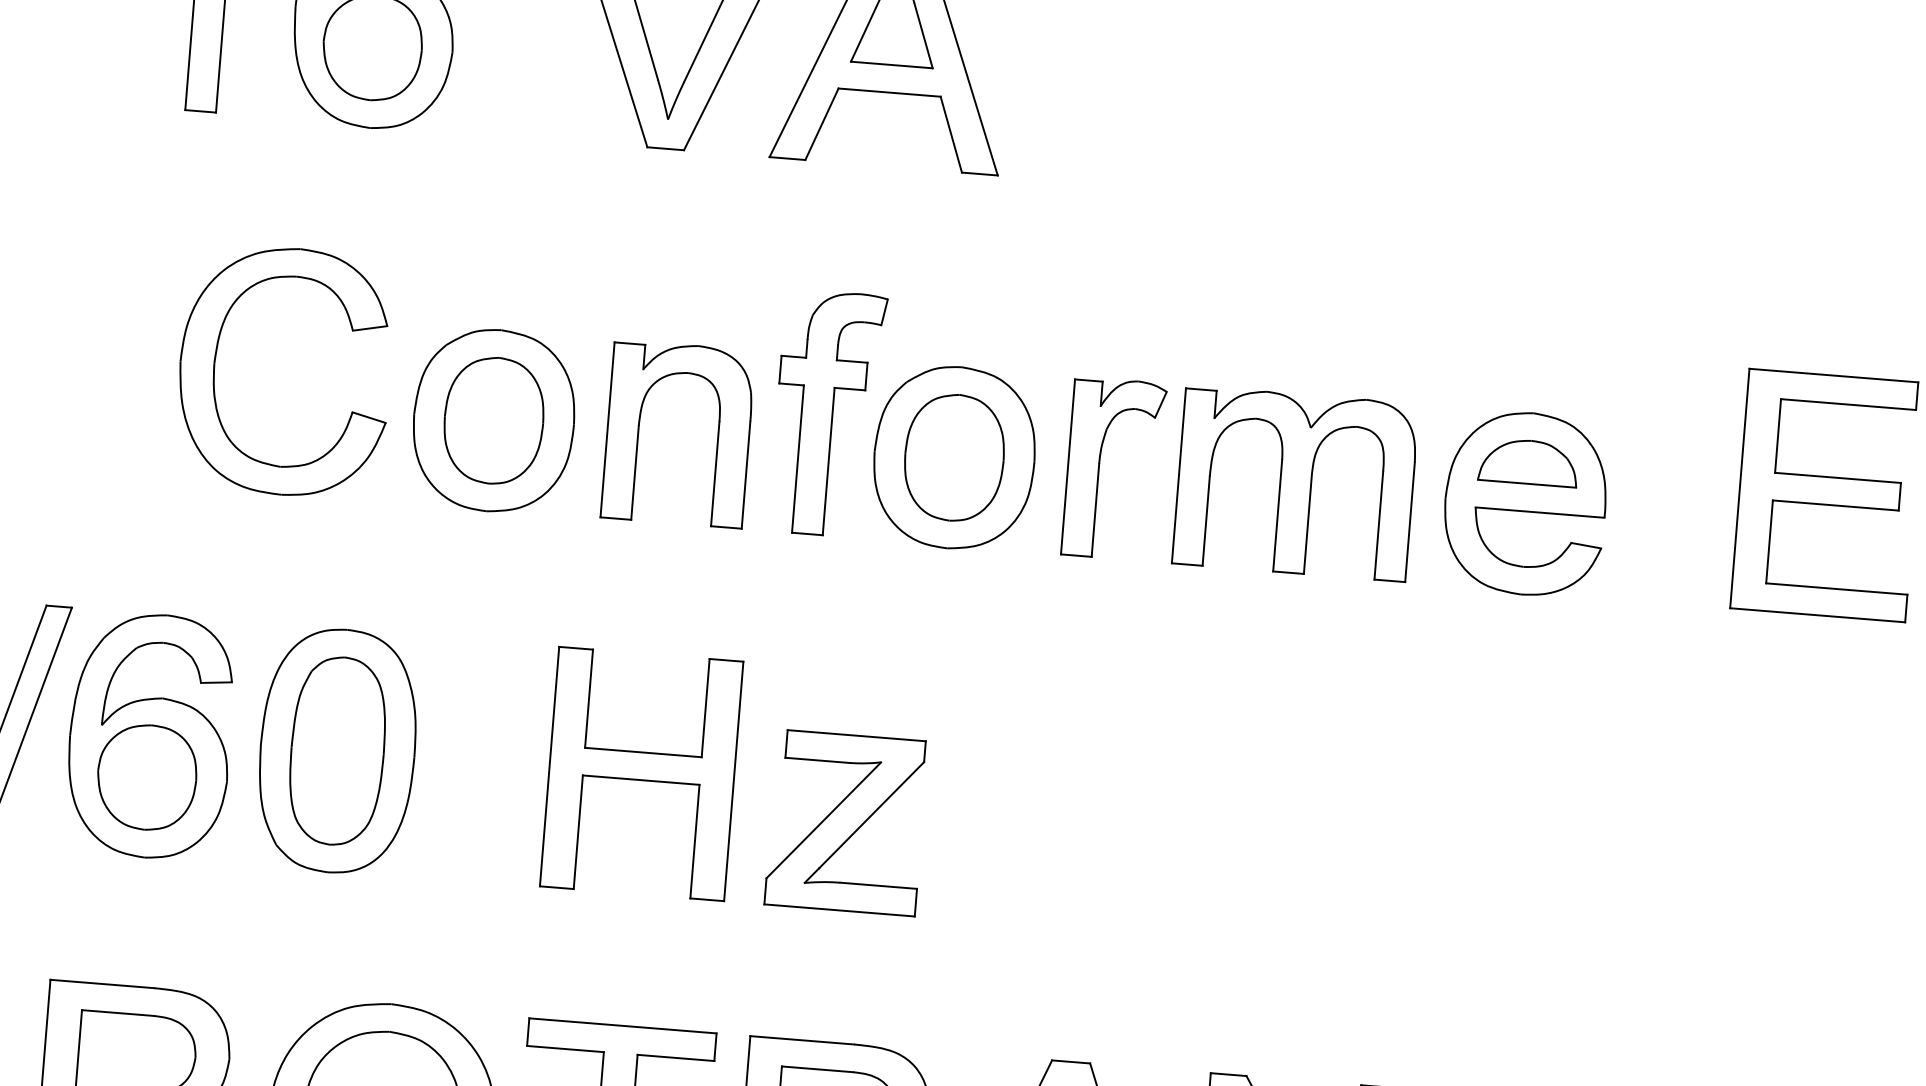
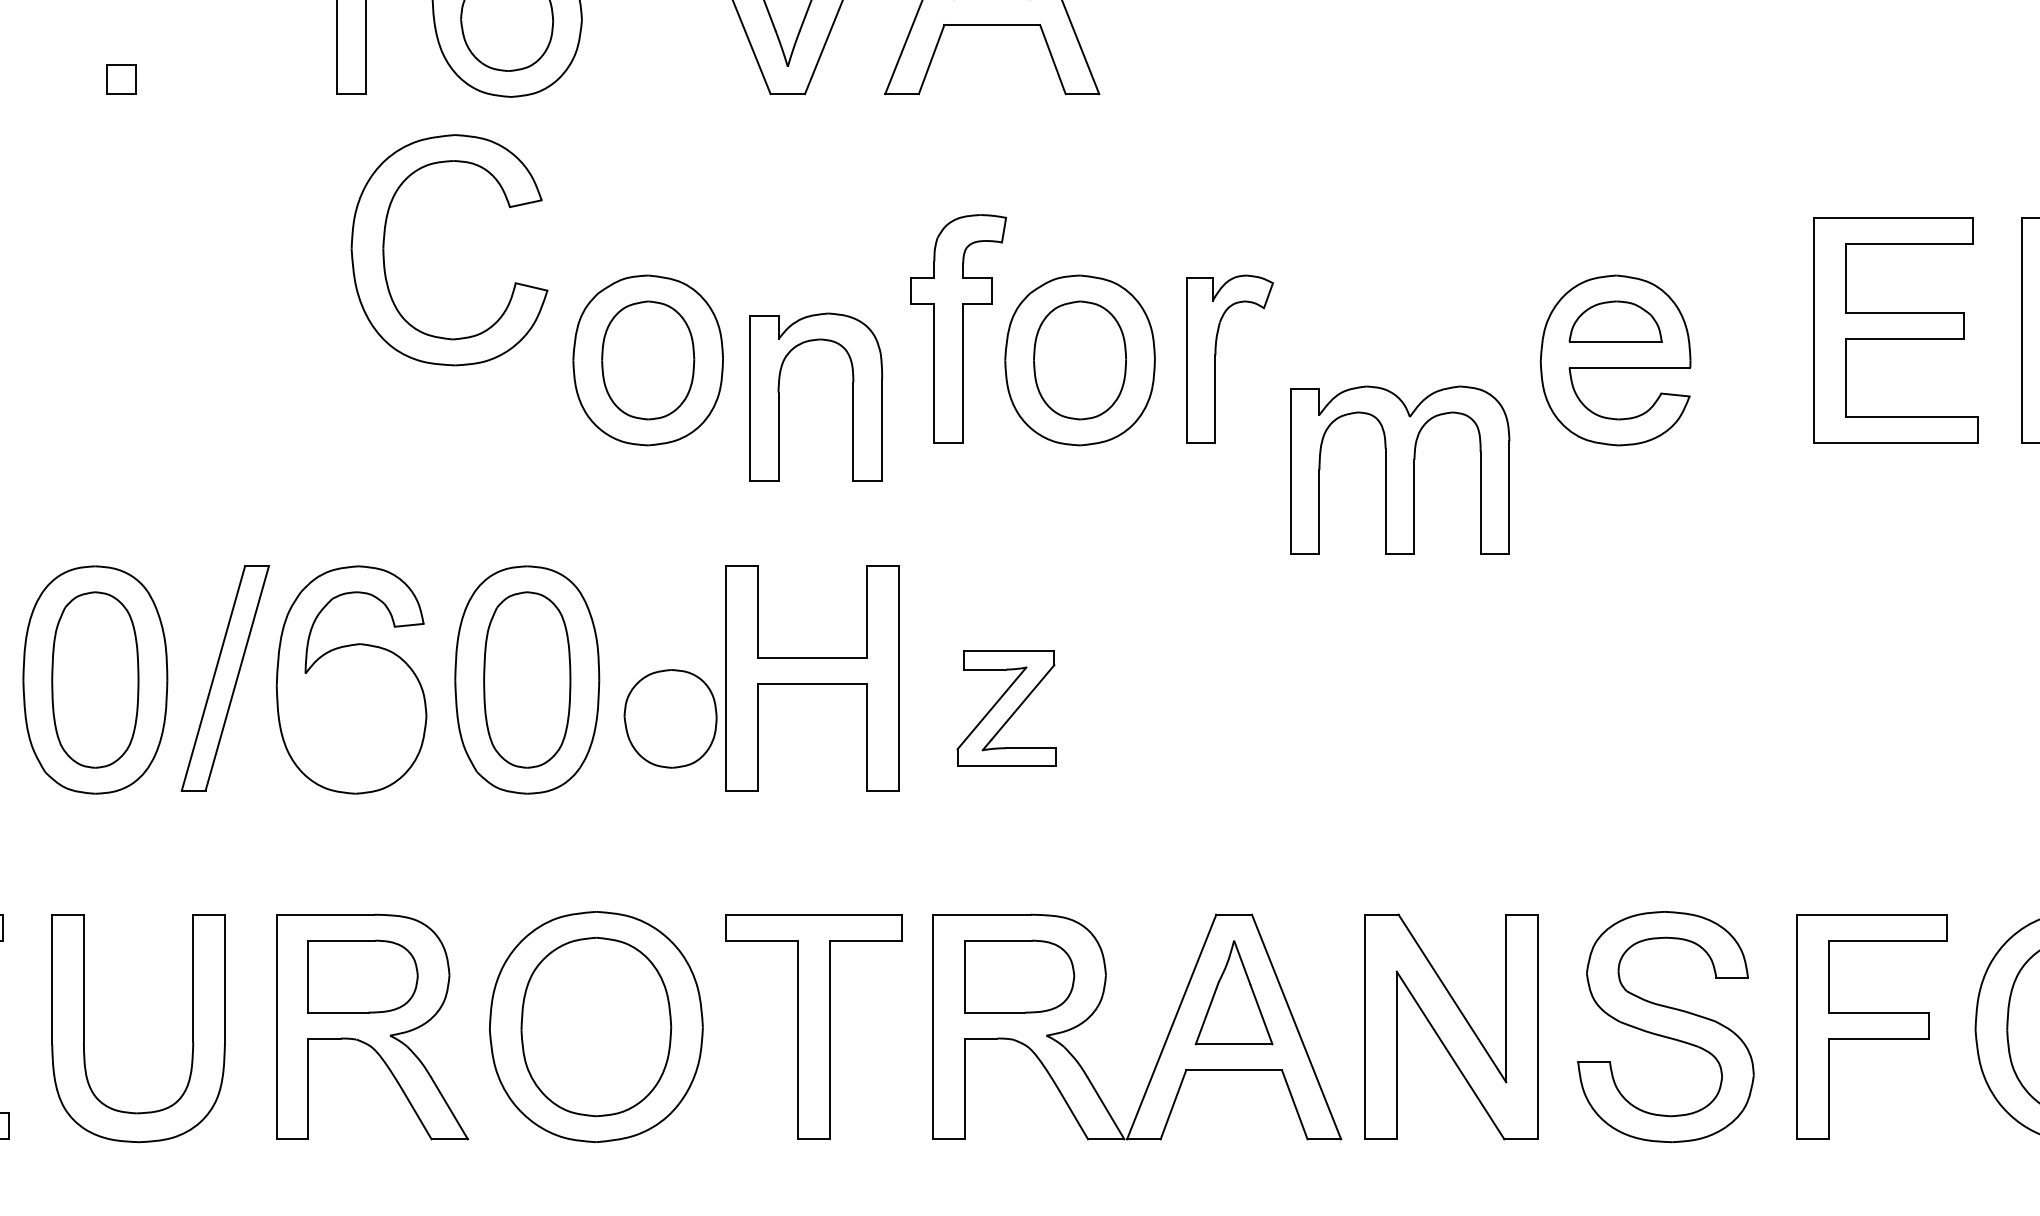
part: (215, 366) -> (384, 250), moved
part: (717, 436) -> (852, 396), moved
part: (1296, 483) -> (1400, 469), moved
part: (146, 777) -> (670, 718), moved
part: (846, 822) -> (1006, 708), size x0.7

